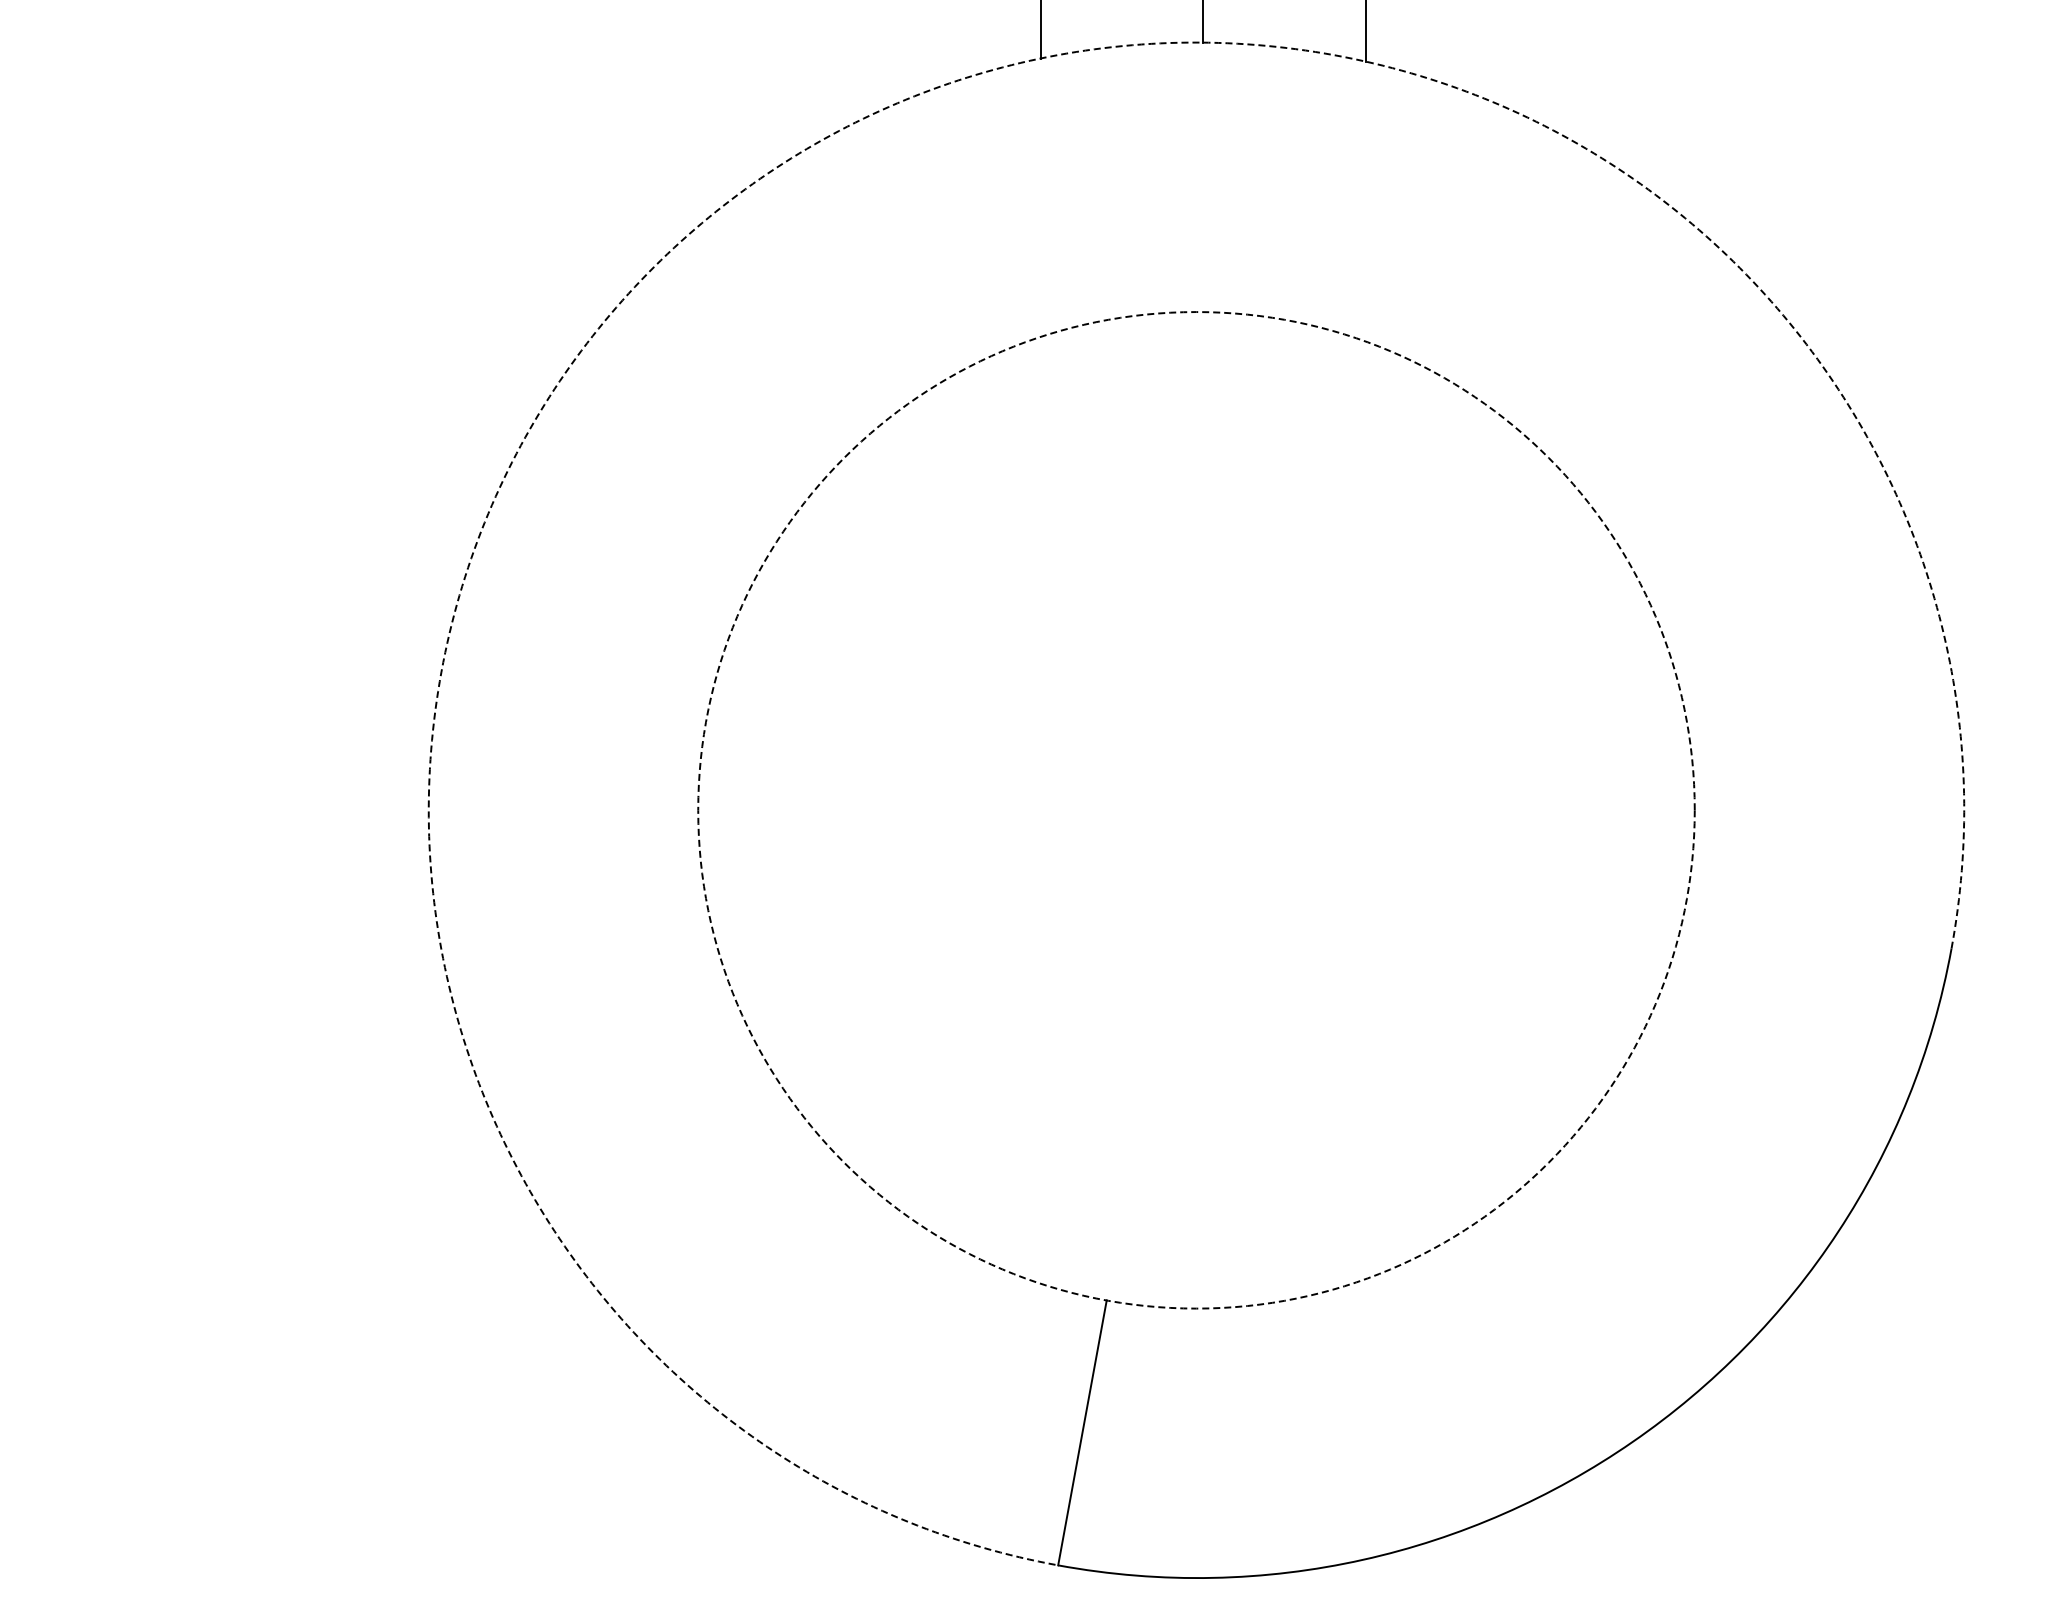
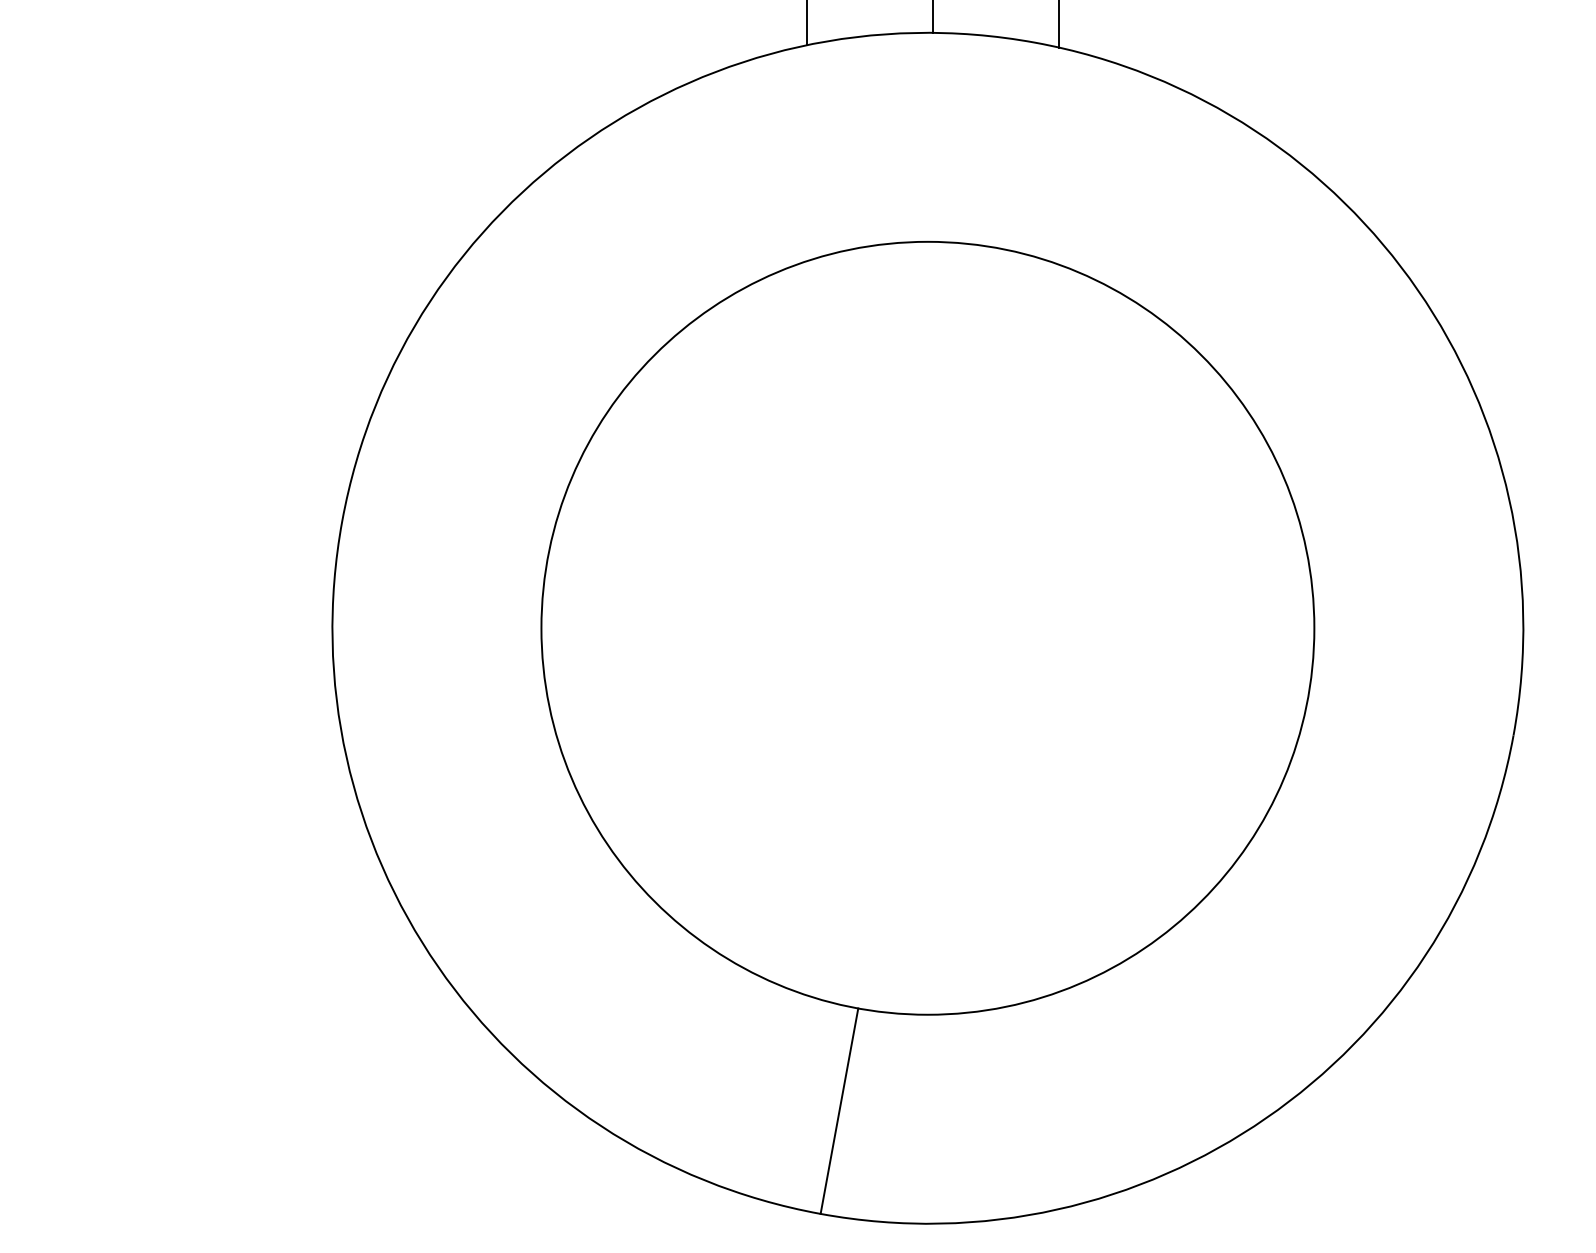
arc: (760, 178) -> (589, 138), dashed -> solid
circle: (1196, 810) -> (927, 628), dashed -> solid

